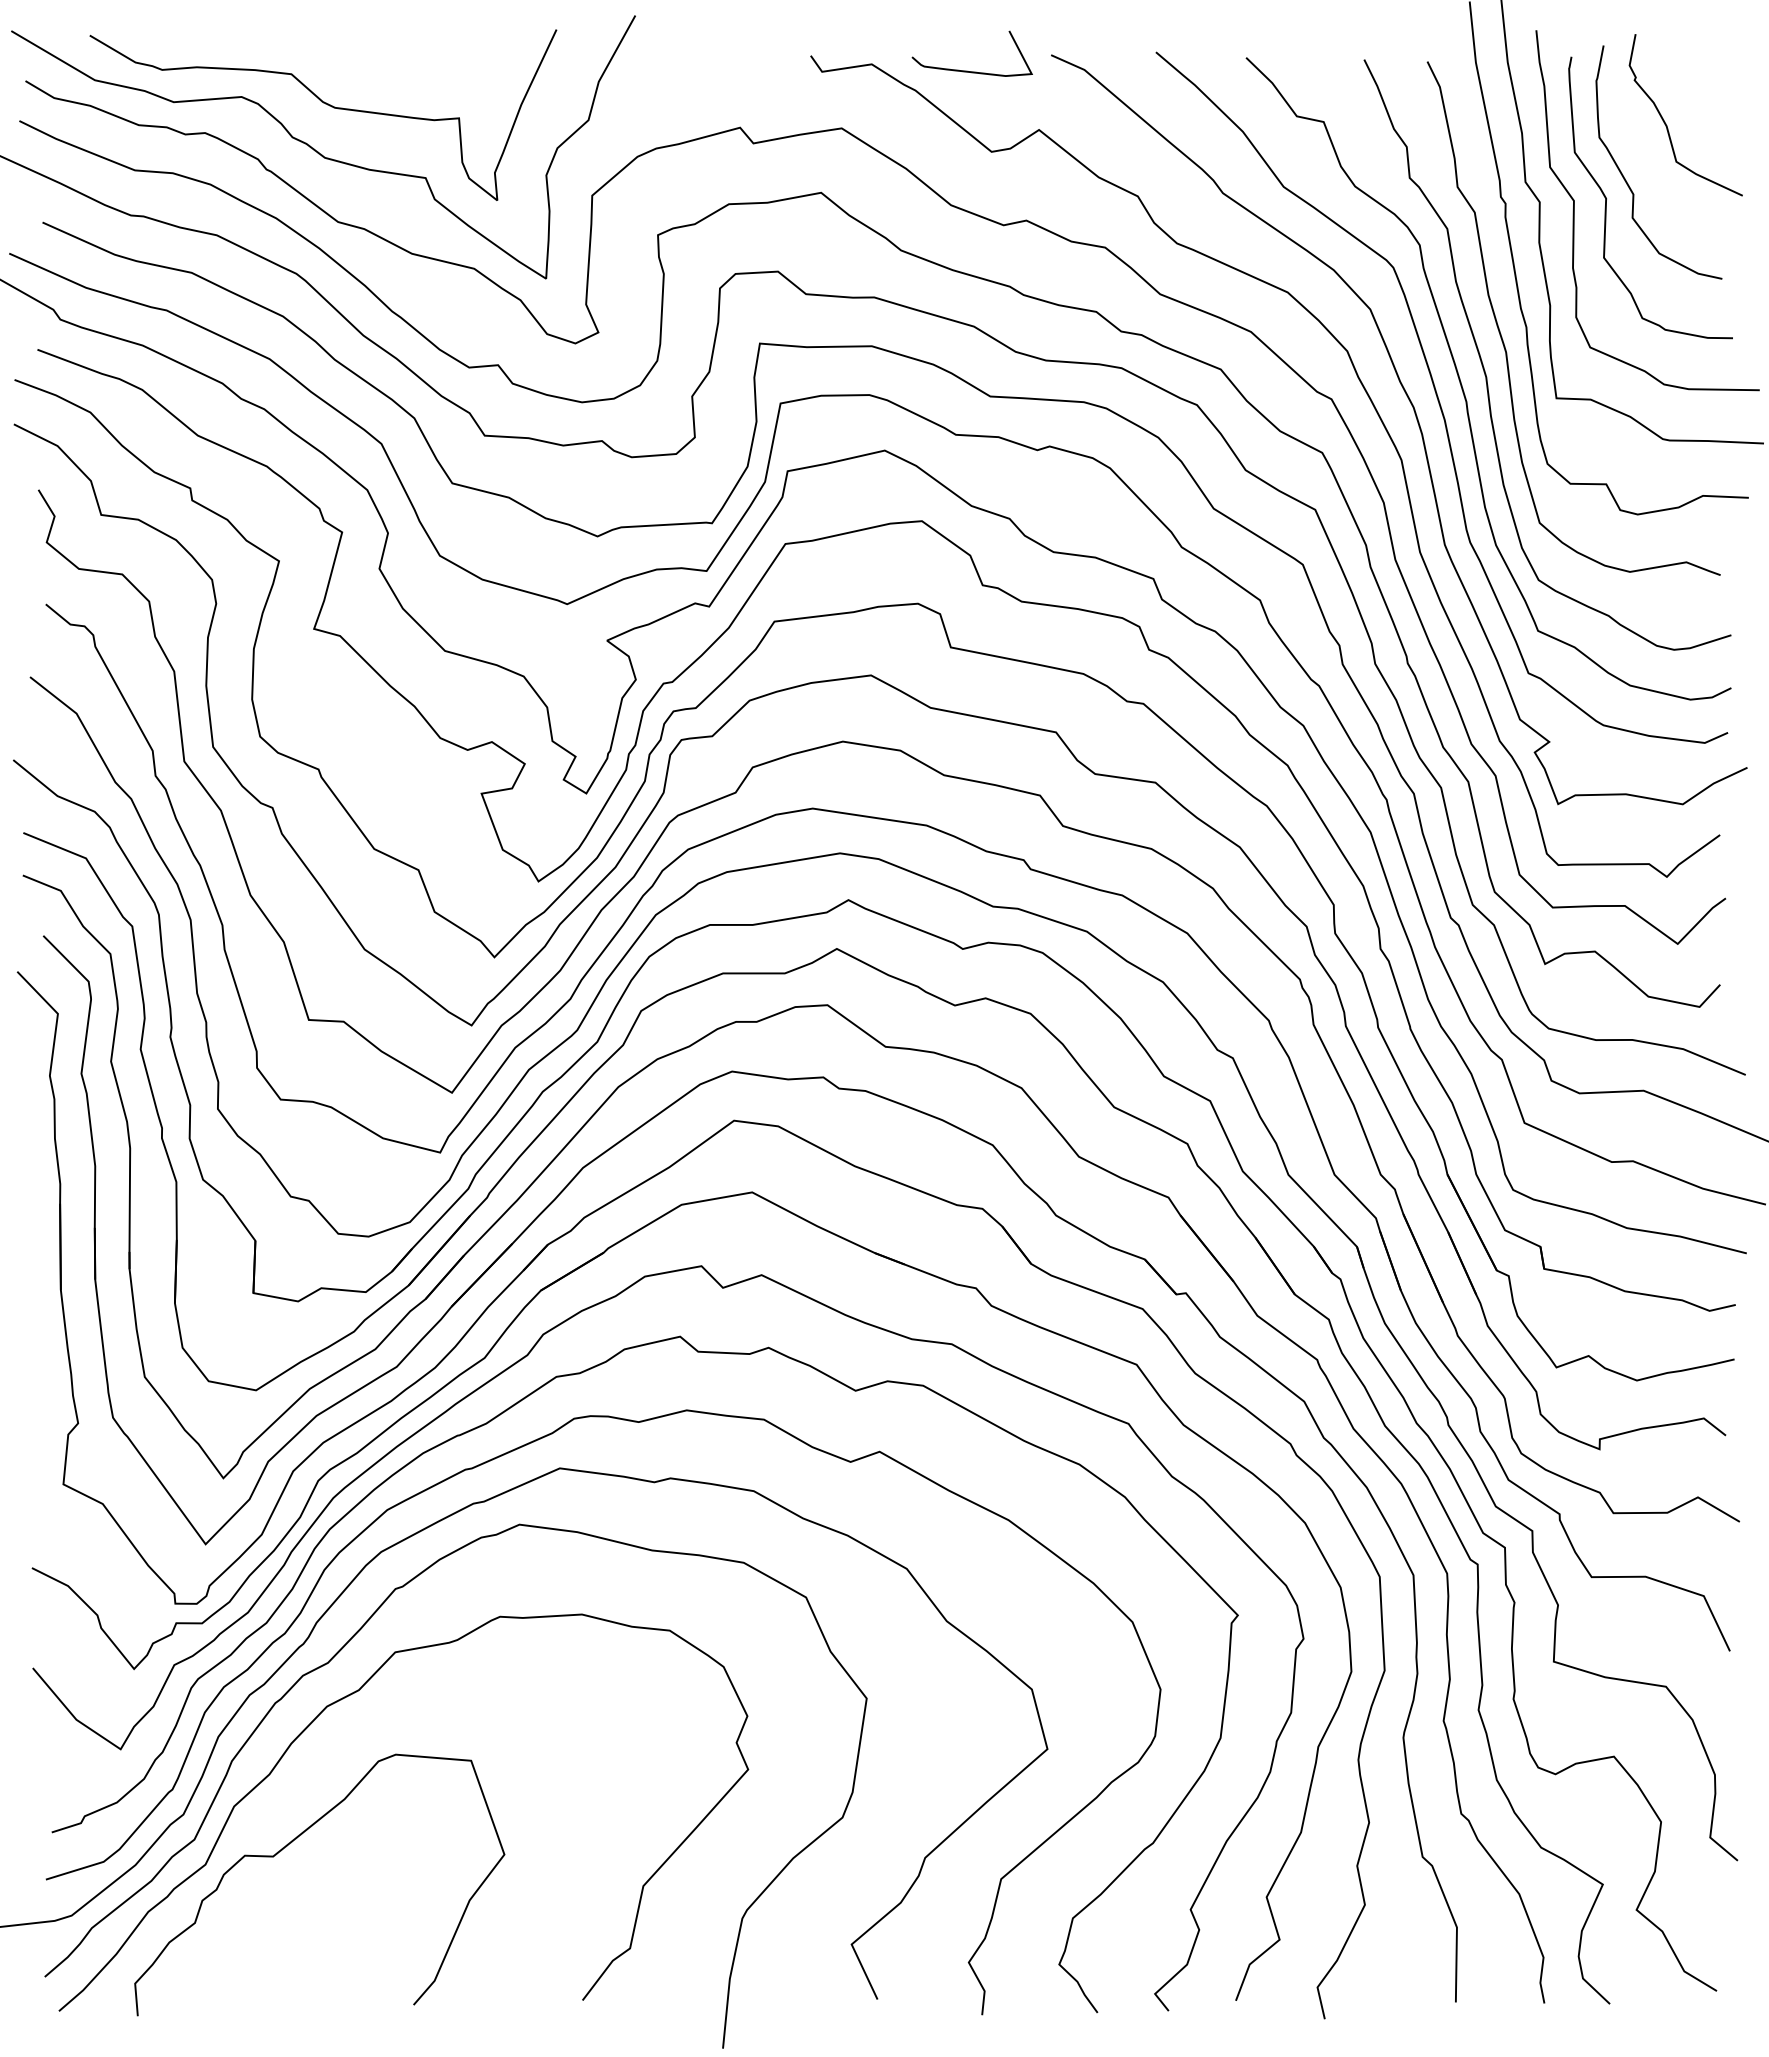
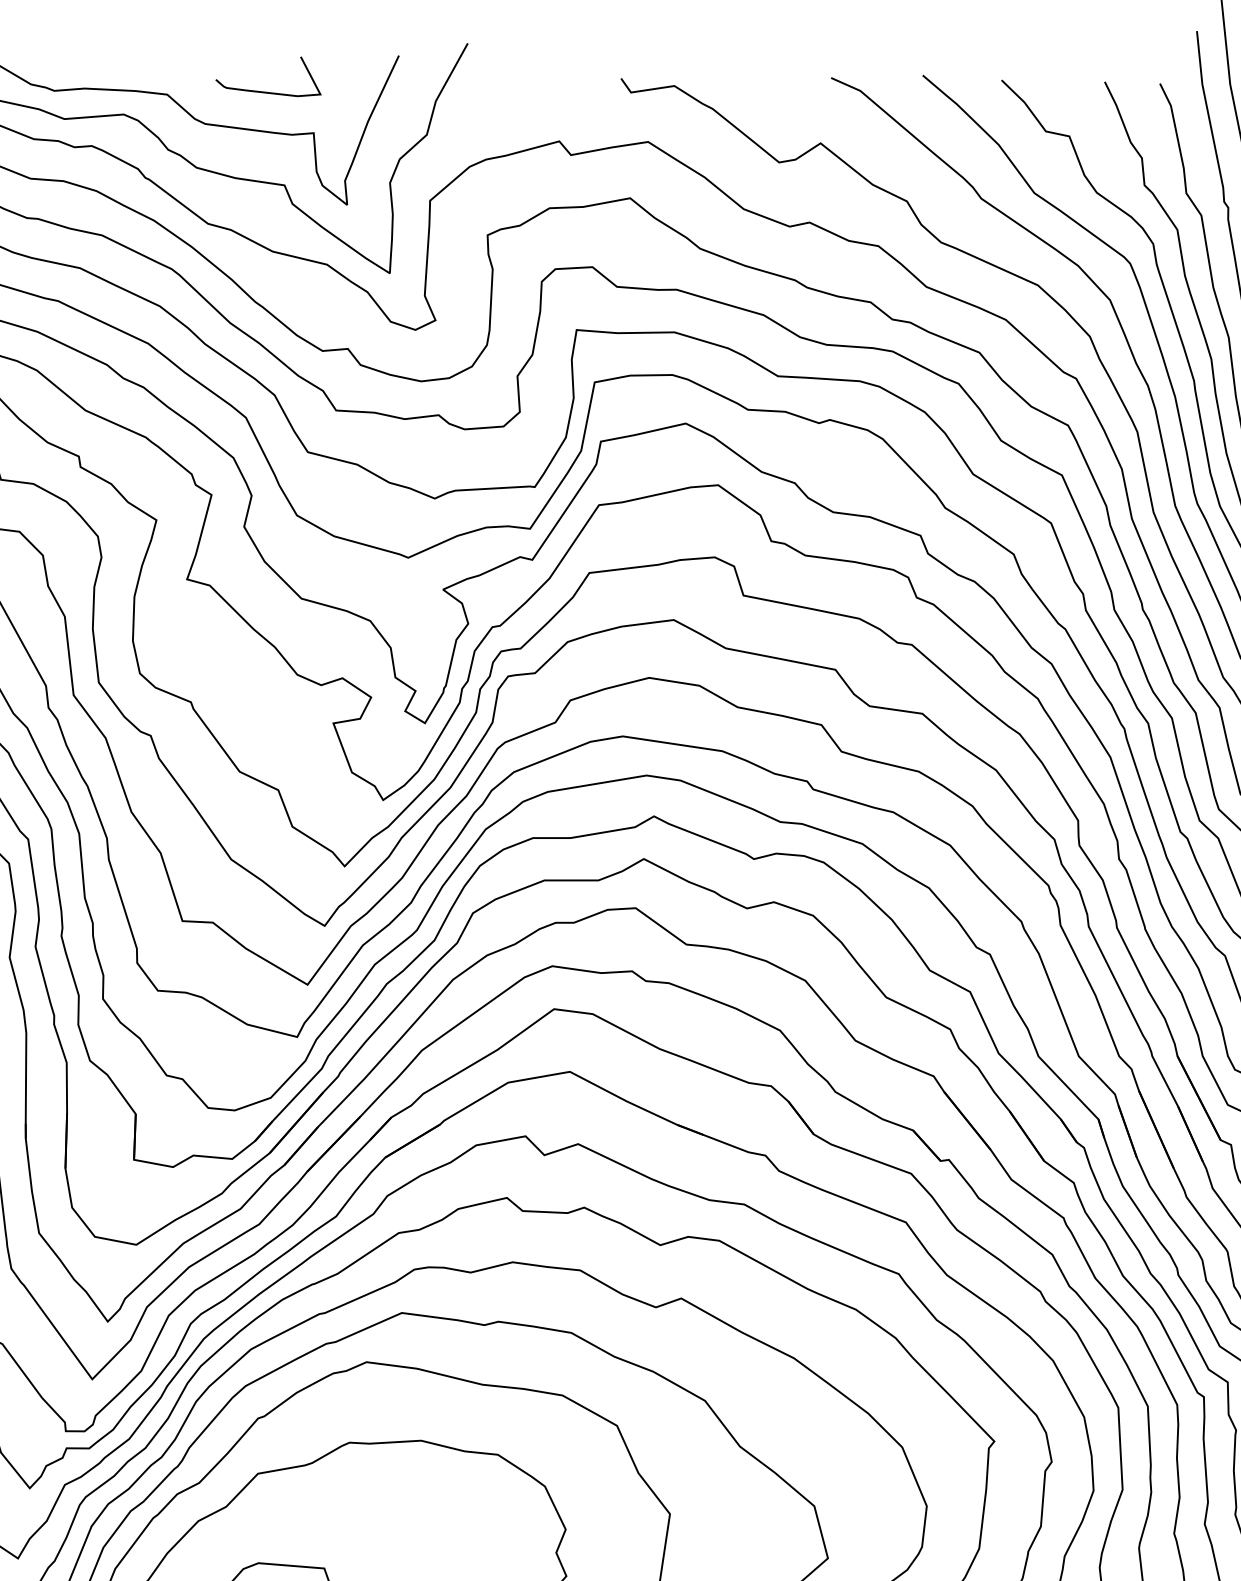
curve: (967, 70) -> (264, 91), moved

